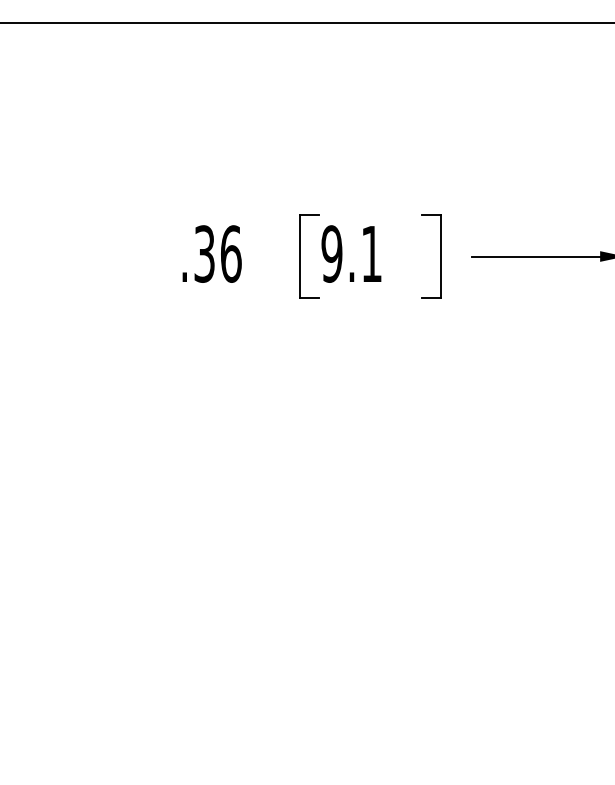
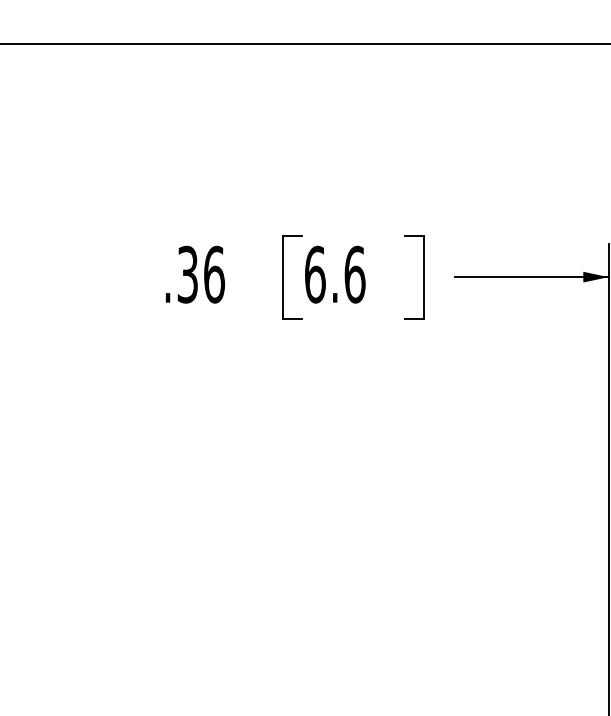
text: (351, 253) -> (334, 274), 9.1 -> 6.6

